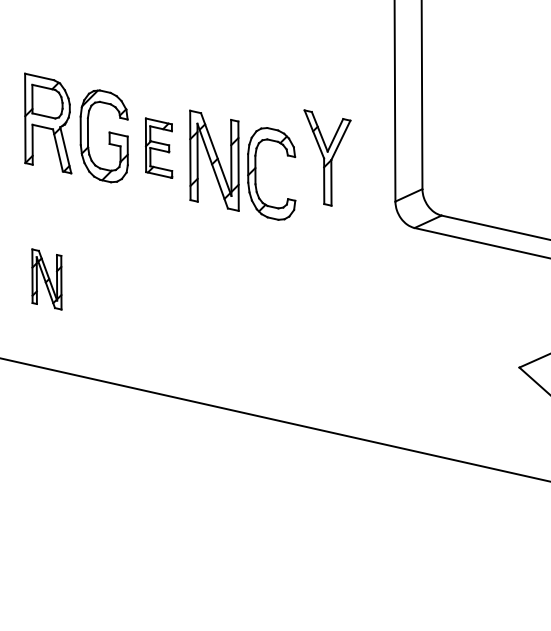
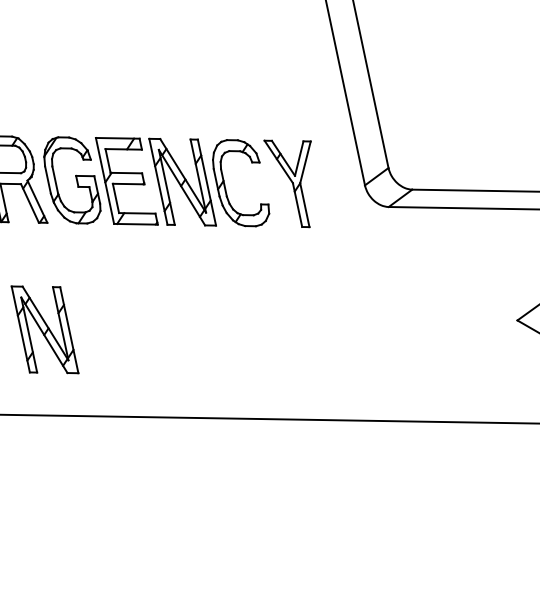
part: (158, 147) -> (126, 180), size x1.67
part: (327, 157) -> (296, 181), moved
part: (46, 279) -> (44, 329), size x1.67

